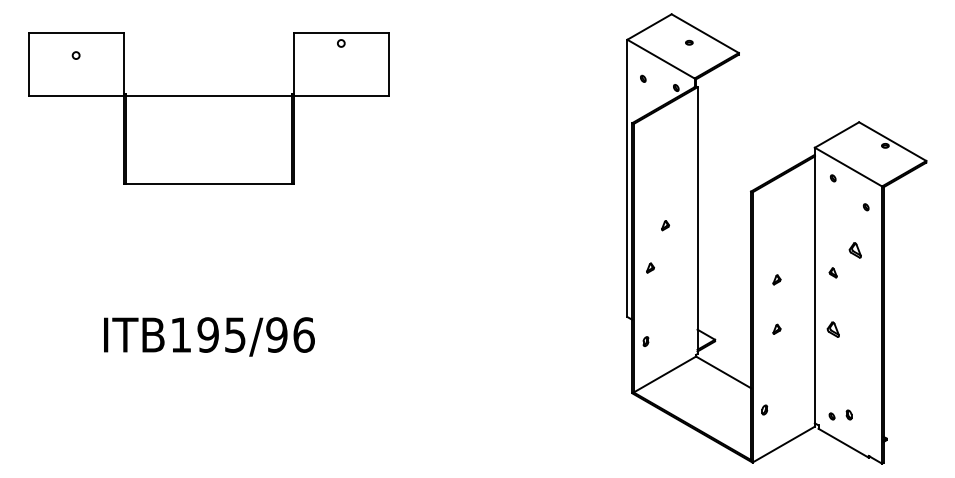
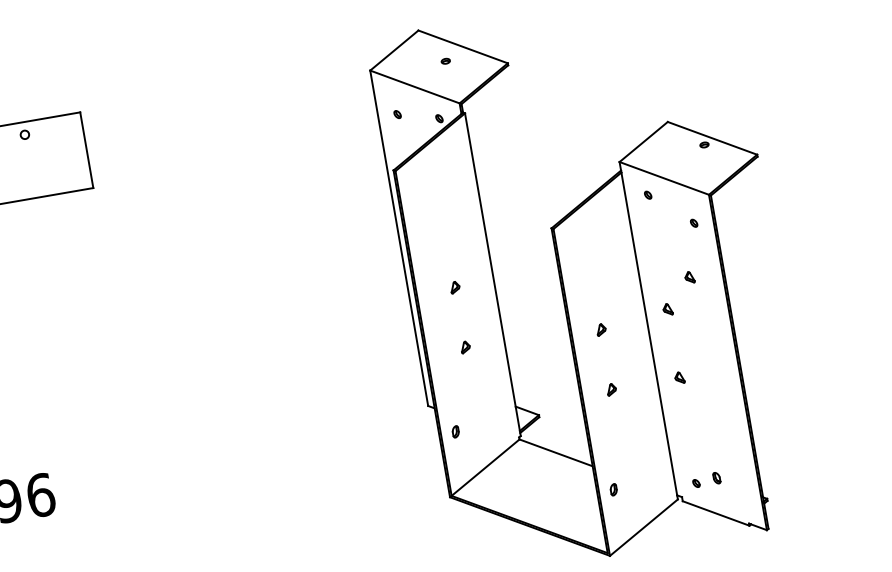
part: (854, 249) -> (688, 276), size x0.62
part: (650, 267) -> (465, 346), moved
part: (832, 328) -> (678, 377), size x0.62

